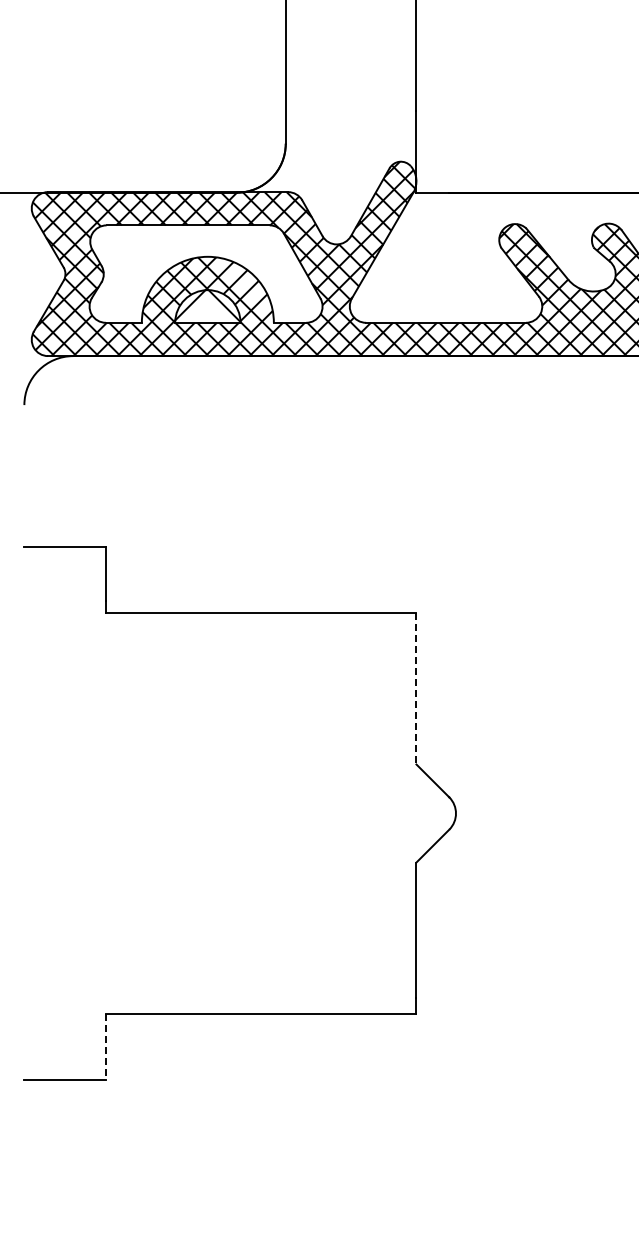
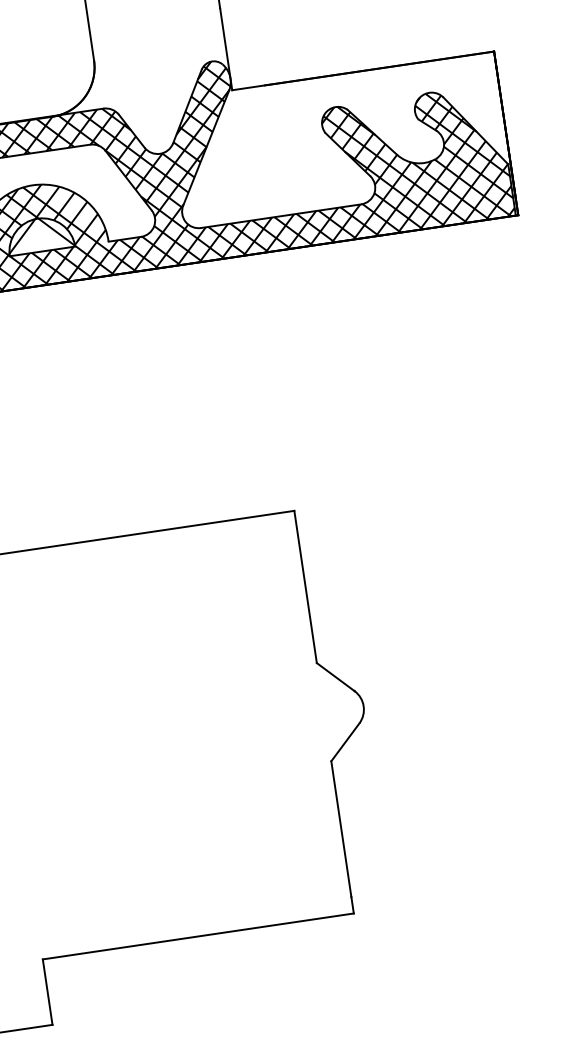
line: (416, 688) -> (305, 586), dashed -> solid
line: (106, 1047) -> (48, 992), dashed -> solid

